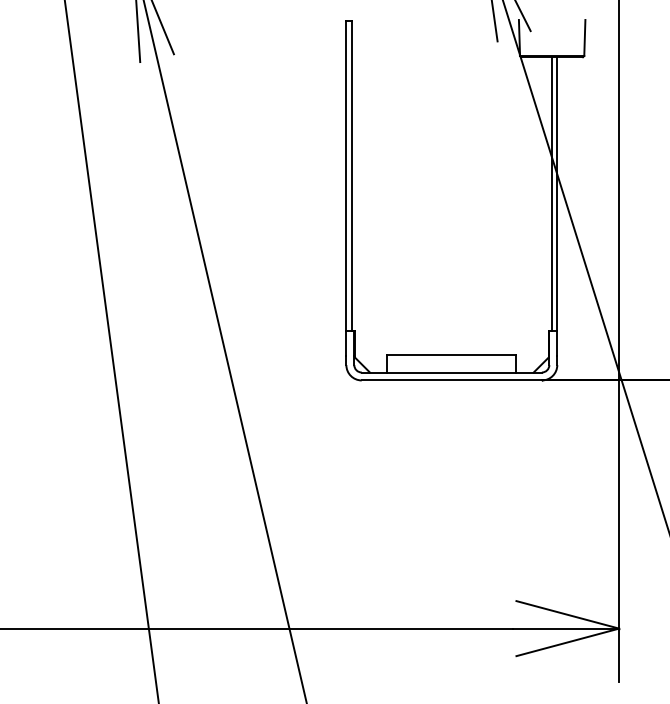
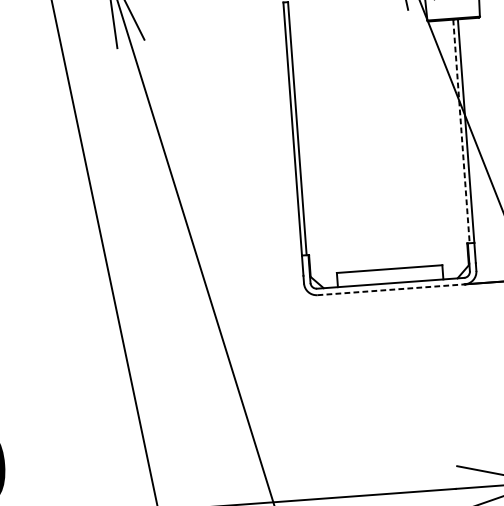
line: (551, 194) -> (461, 131), solid -> dashed
line: (452, 380) -> (391, 289), solid -> dashed

